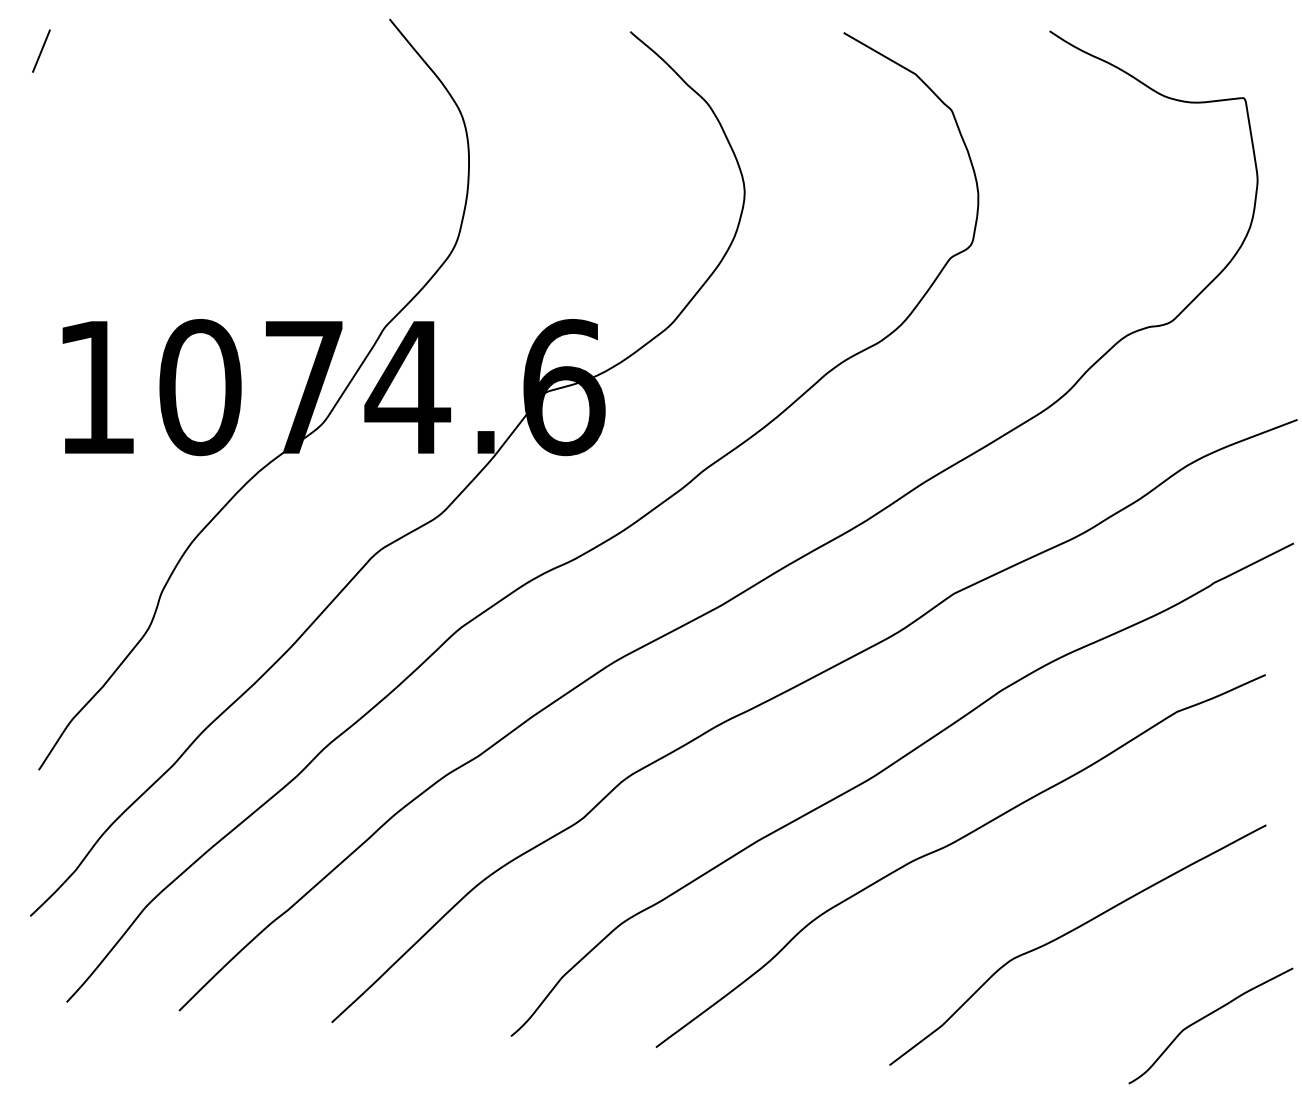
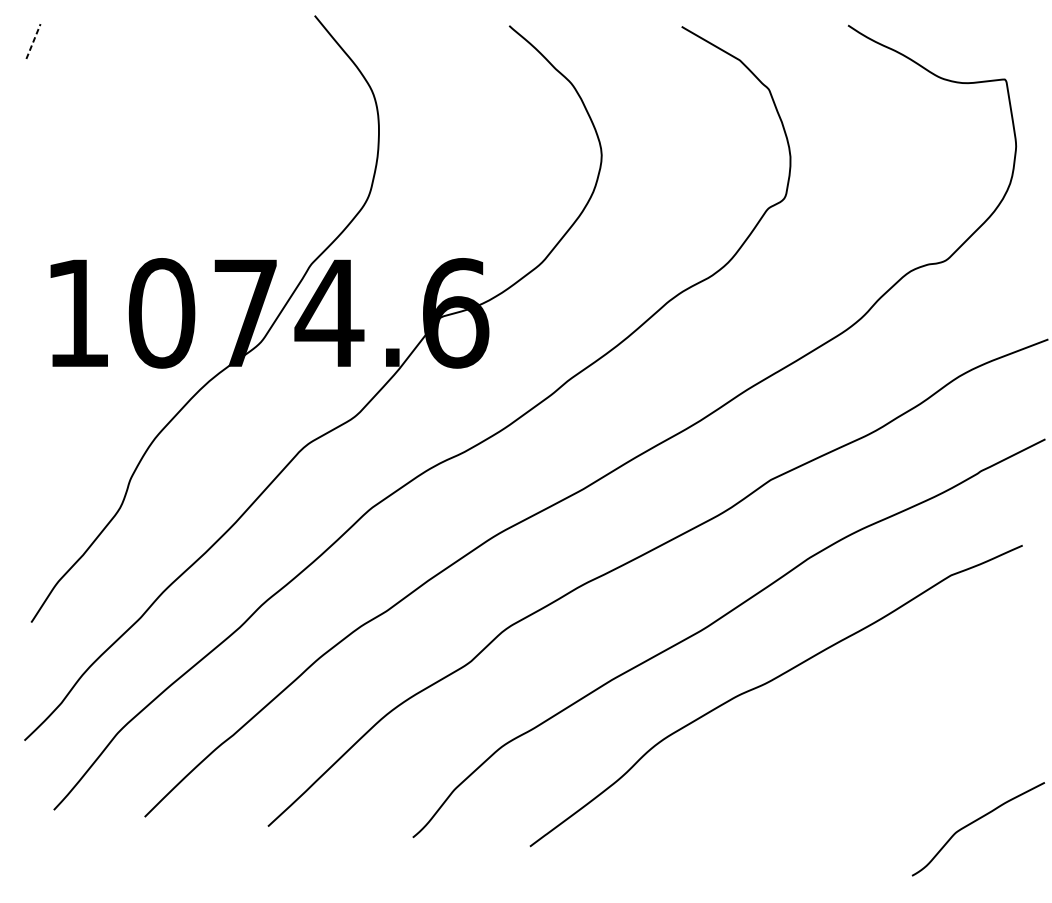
line: (41, 50) -> (33, 41), solid -> dashed
curve: (1071, 932) -> (865, 753), removed

